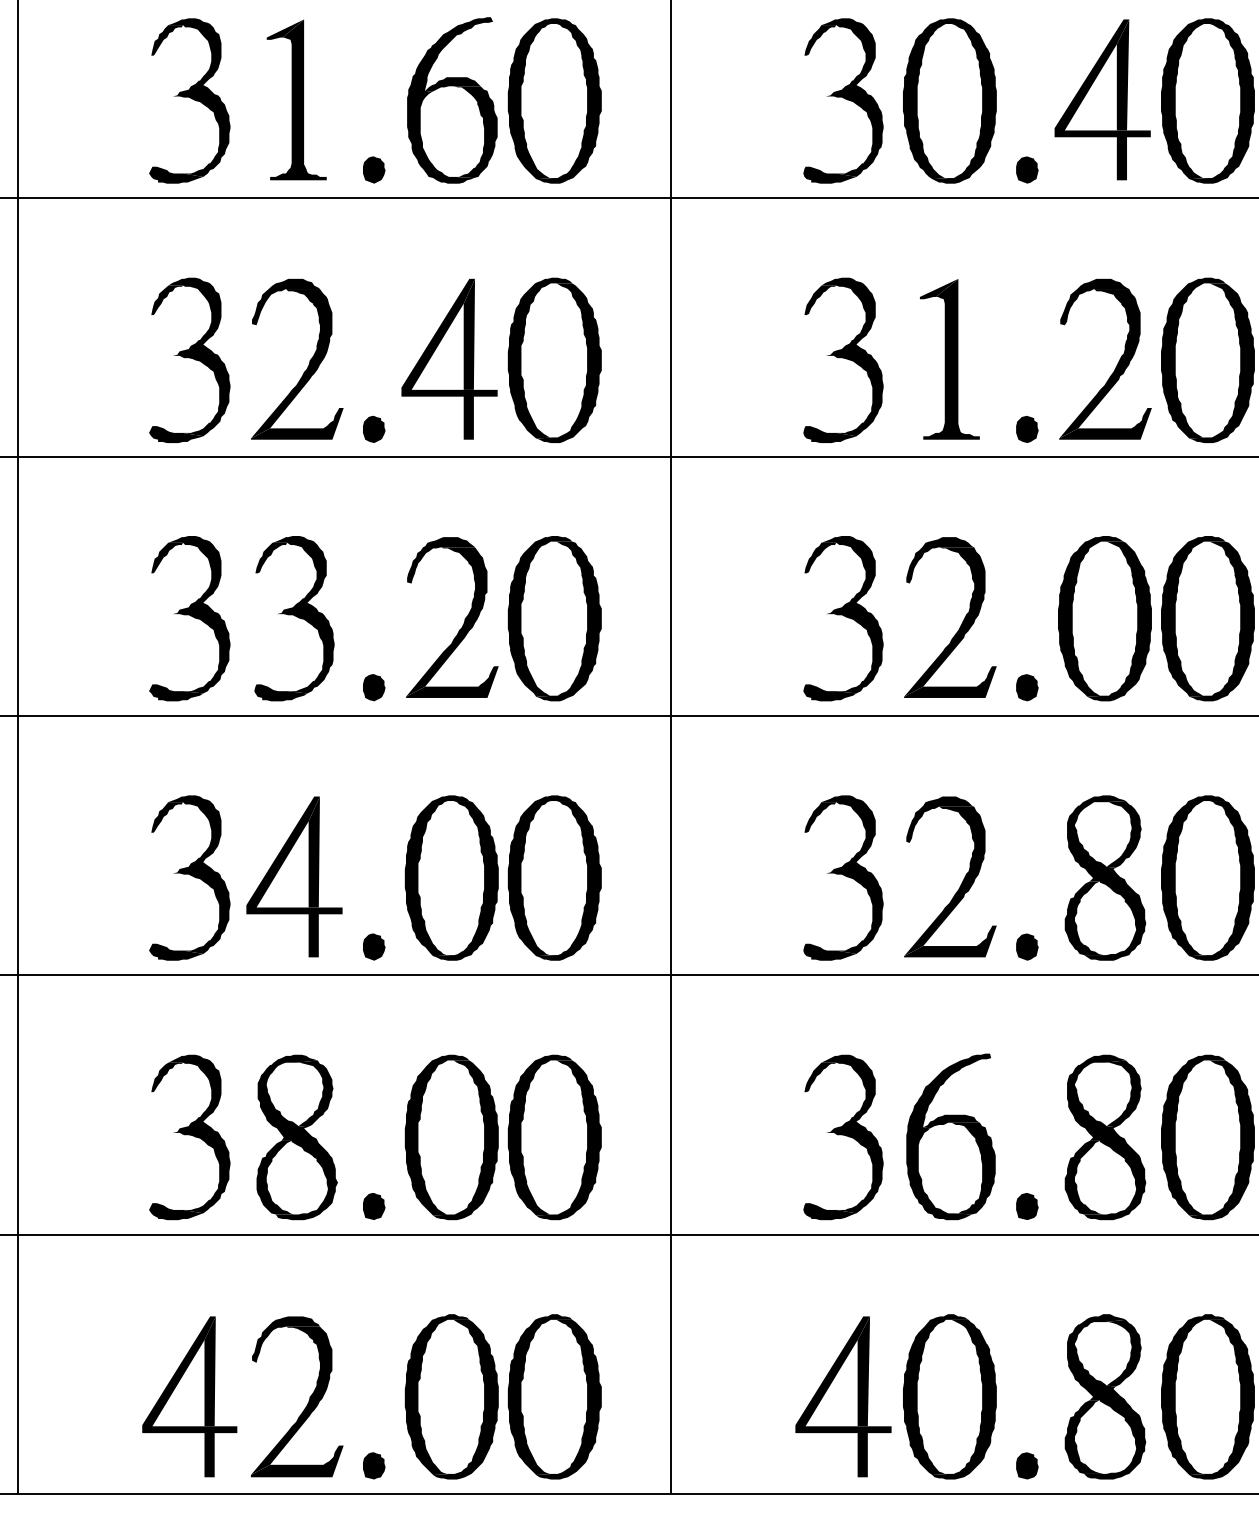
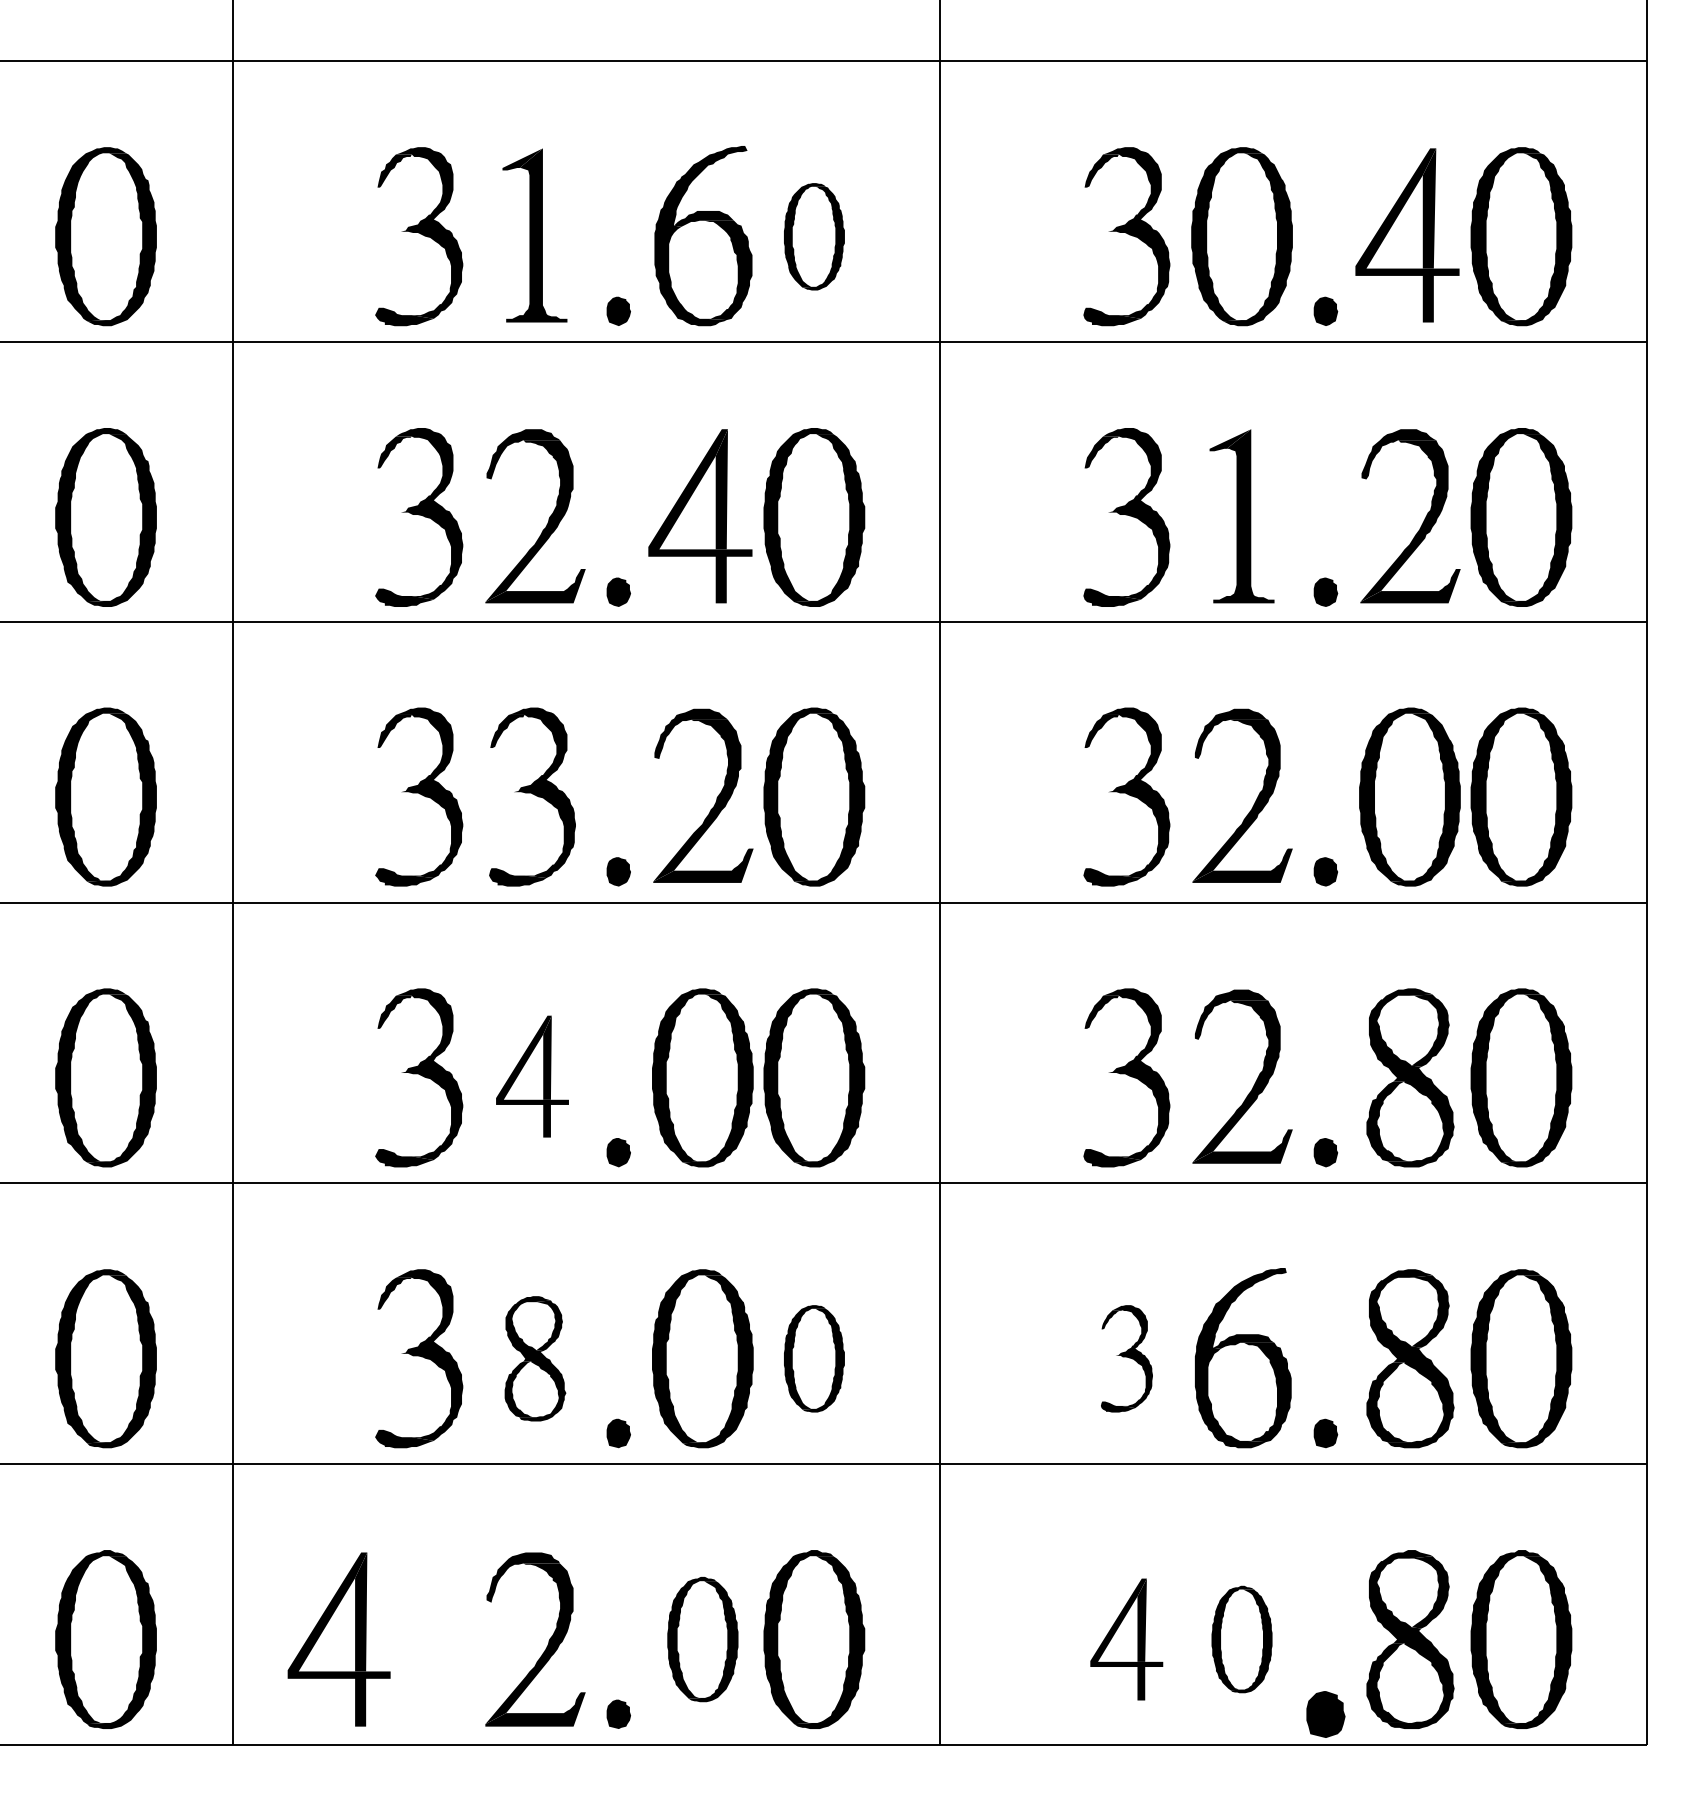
part: (554, 100) -> (814, 236), size x0.6
part: (294, 876) -> (532, 1076), size x0.7
part: (297, 1137) -> (535, 1358), size x0.7
part: (554, 1137) -> (814, 1358), size x0.6
part: (843, 1137) -> (1126, 1358), size x0.6
part: (189, 1396) -> (338, 1639), moved
part: (451, 1396) -> (702, 1639), size x0.7
part: (843, 1396) -> (1126, 1639), size x0.7
part: (949, 1396) -> (1241, 1639), size x0.6
part: (1026, 1465) -> (1325, 1713), size x1.6

